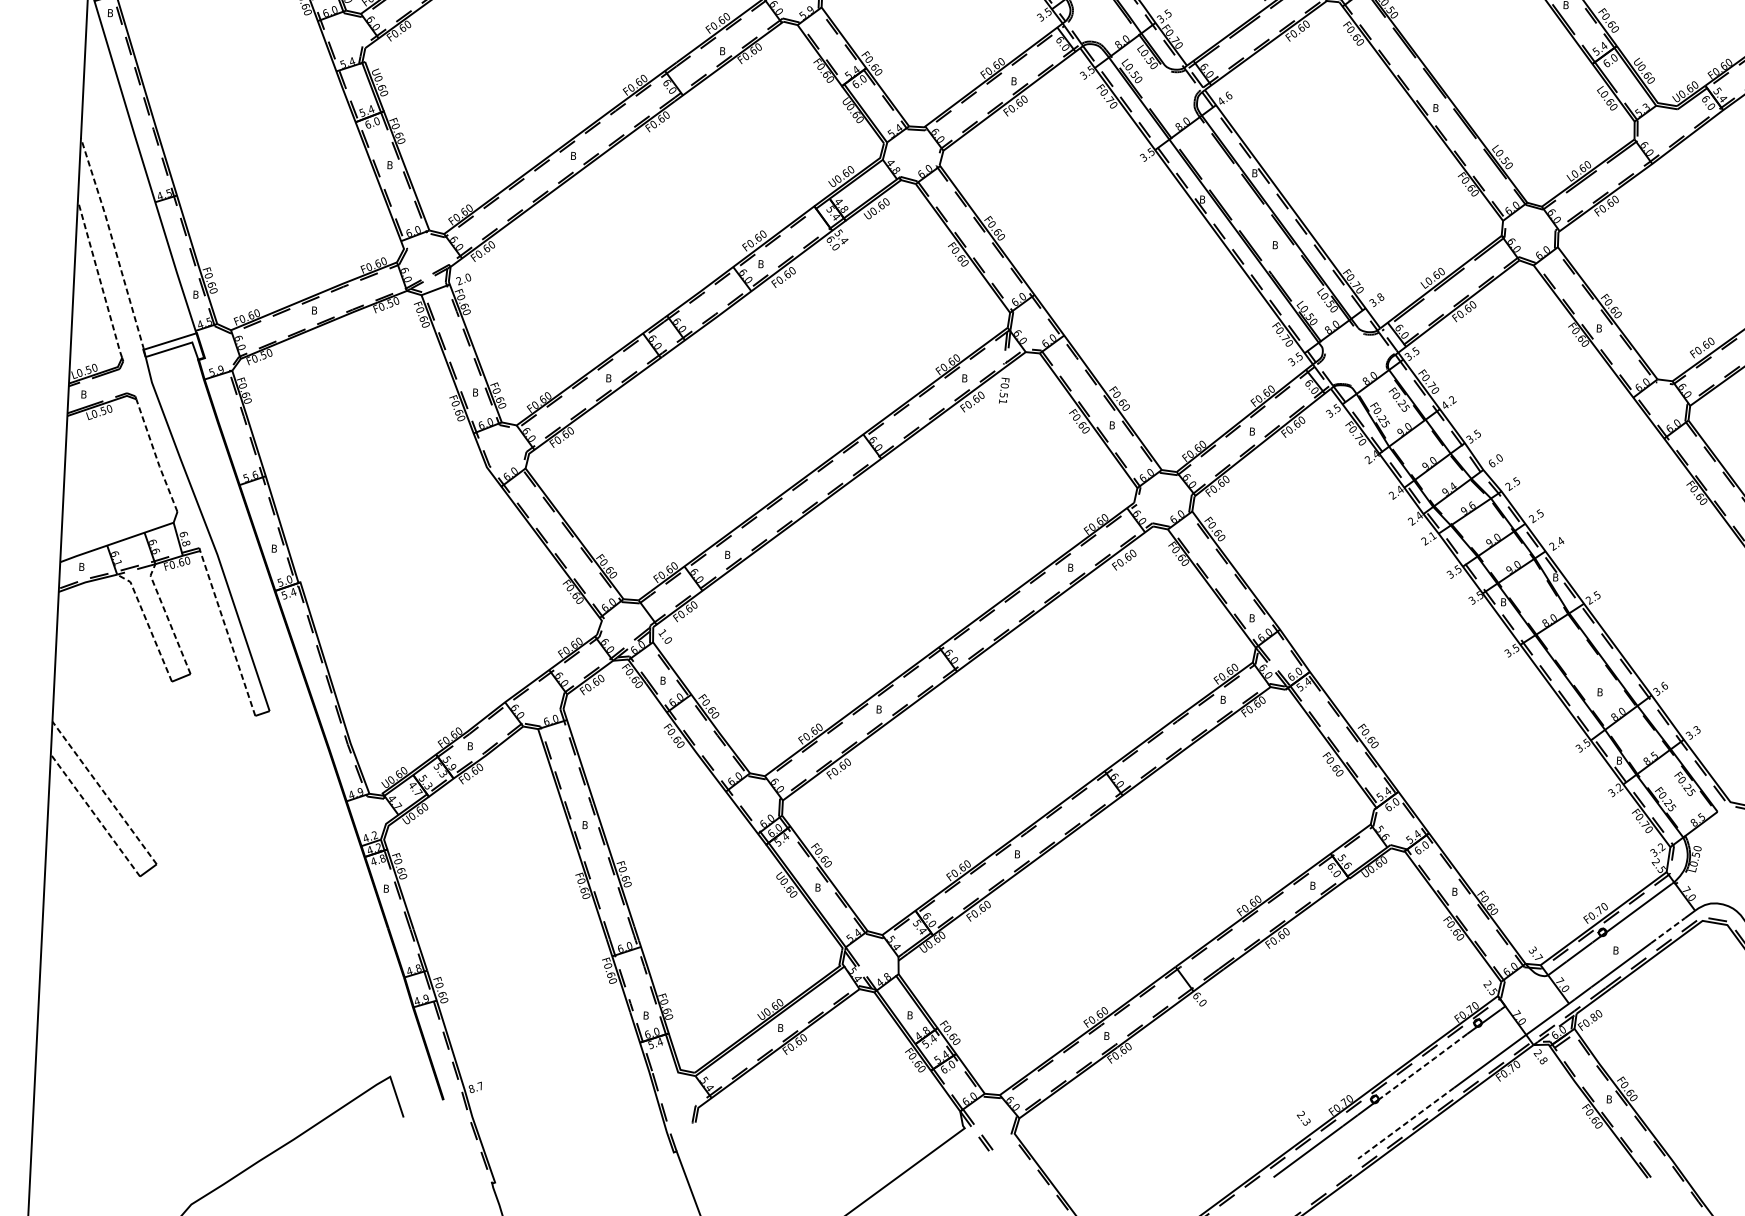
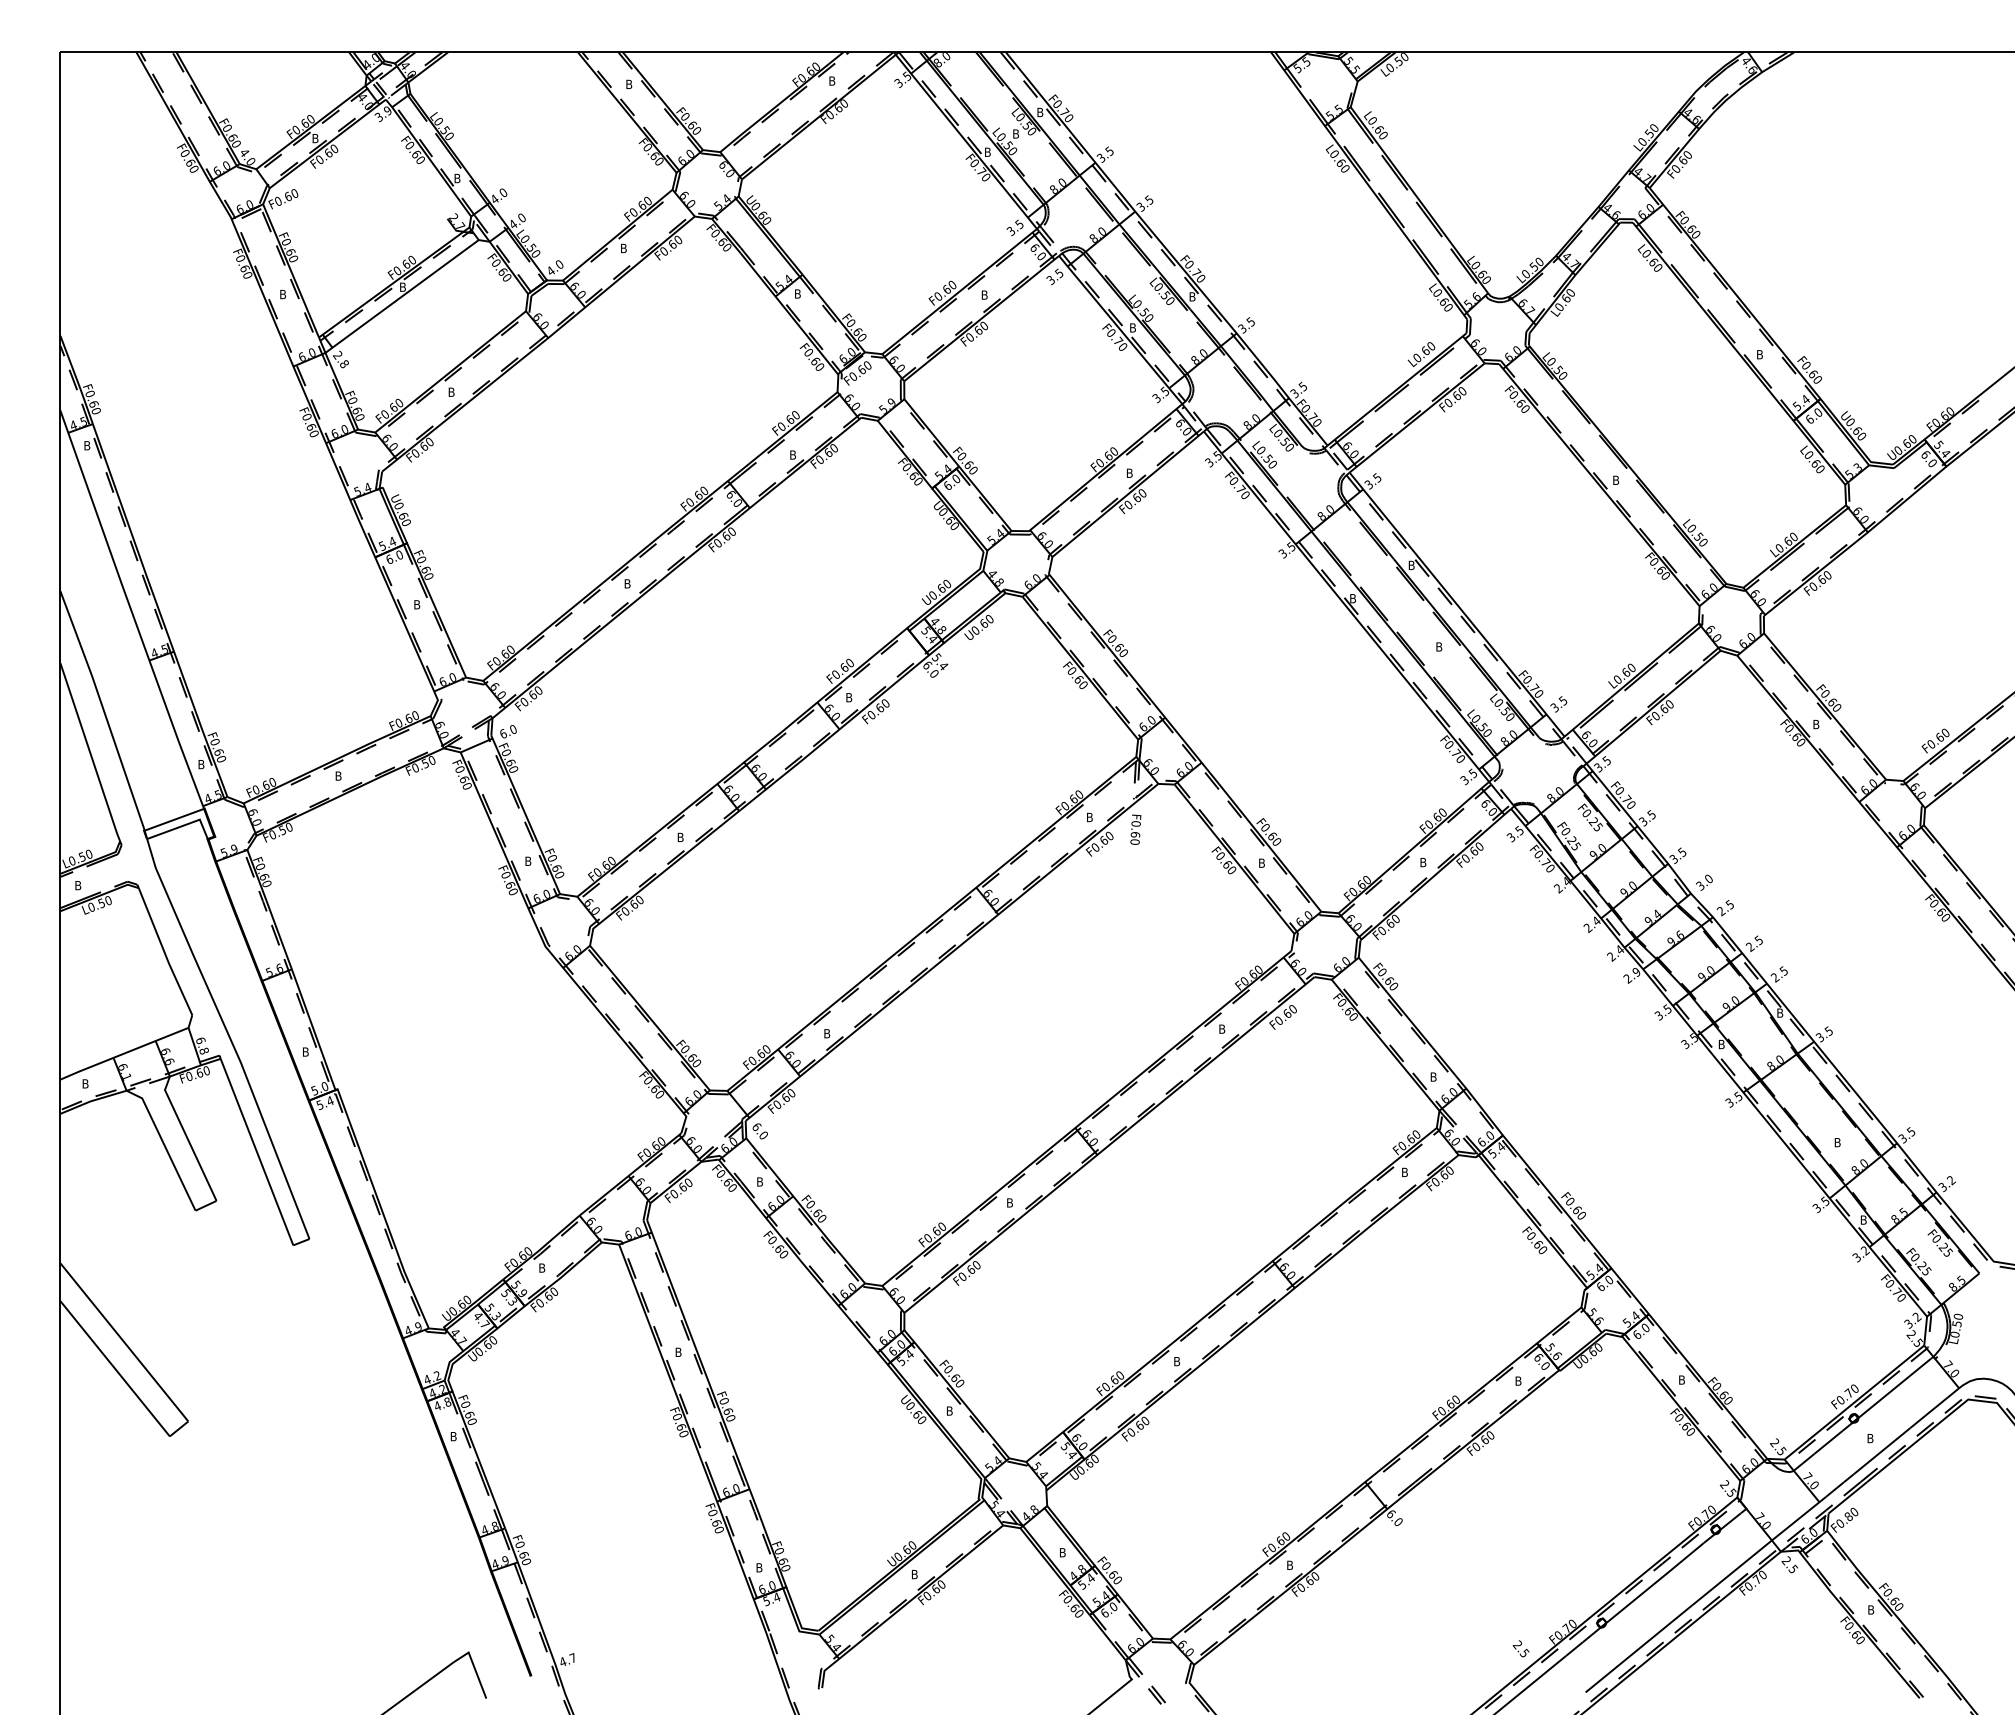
text: (1224, 98) -> (1372, 481), 4.6 -> 3.5
line: (114, 244) -> (104, 711), dashed -> solid
line: (99, 278) -> (89, 751), dashed -> solid
text: (459, 280) -> (503, 733), 2.0 -> 6.0
text: (1380, 296) -> (1562, 700), 3.8 -> 3.5
text: (1003, 397) -> (1135, 837), F0.51 -> F0.60
text: (1448, 402) -> (1647, 818), 4.2 -> 3.5
line: (155, 456) -> (164, 952), dashed -> solid
text: (1492, 463) -> (1700, 885), 6.0 -> 3.0
text: (1432, 536) -> (1636, 972), 2.1 -> 2.9
text: (1560, 540) -> (1783, 970), 2.4 -> 2.5
text: (1589, 600) -> (1820, 1037), 2.5 -> 3.5
line: (168, 617) -> (187, 1137), dashed -> solid
line: (147, 624) -> (164, 1146), dashed -> solid
line: (227, 632) -> (256, 1151), dashed -> solid
text: (662, 632) -> (756, 1126), 1.0 -> 6.0
text: (1663, 685) -> (1910, 1131), 3.6 -> 3.5
text: (1697, 730) -> (1951, 1180), 3.3 -> 3.2
line: (104, 793) -> (124, 1342), dashed -> solid
line: (94, 815) -> (114, 1368), dashed -> solid
line: (1667, 931) -> (1928, 1413), dashed -> solid
text: (1535, 953) -> (1778, 1446), 3.7 -> 2.5
text: (1542, 1060) -> (1792, 1568), 2.8 -> 2.5
line: (1423, 1066) -> (1655, 1582), dashed -> solid
text: (471, 1088) -> (562, 1661), 8.7 -> 4.7
text: (1308, 1122) -> (1526, 1653), 2.3 -> 2.5
line: (1405, 1122) -> (1638, 1648), dashed -> solid

